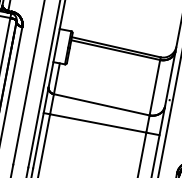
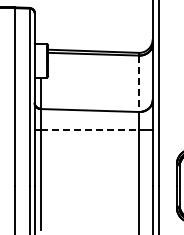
line: (155, 88) -> (139, 84), solid -> dashed
line: (98, 123) -> (90, 129), solid -> dashed

